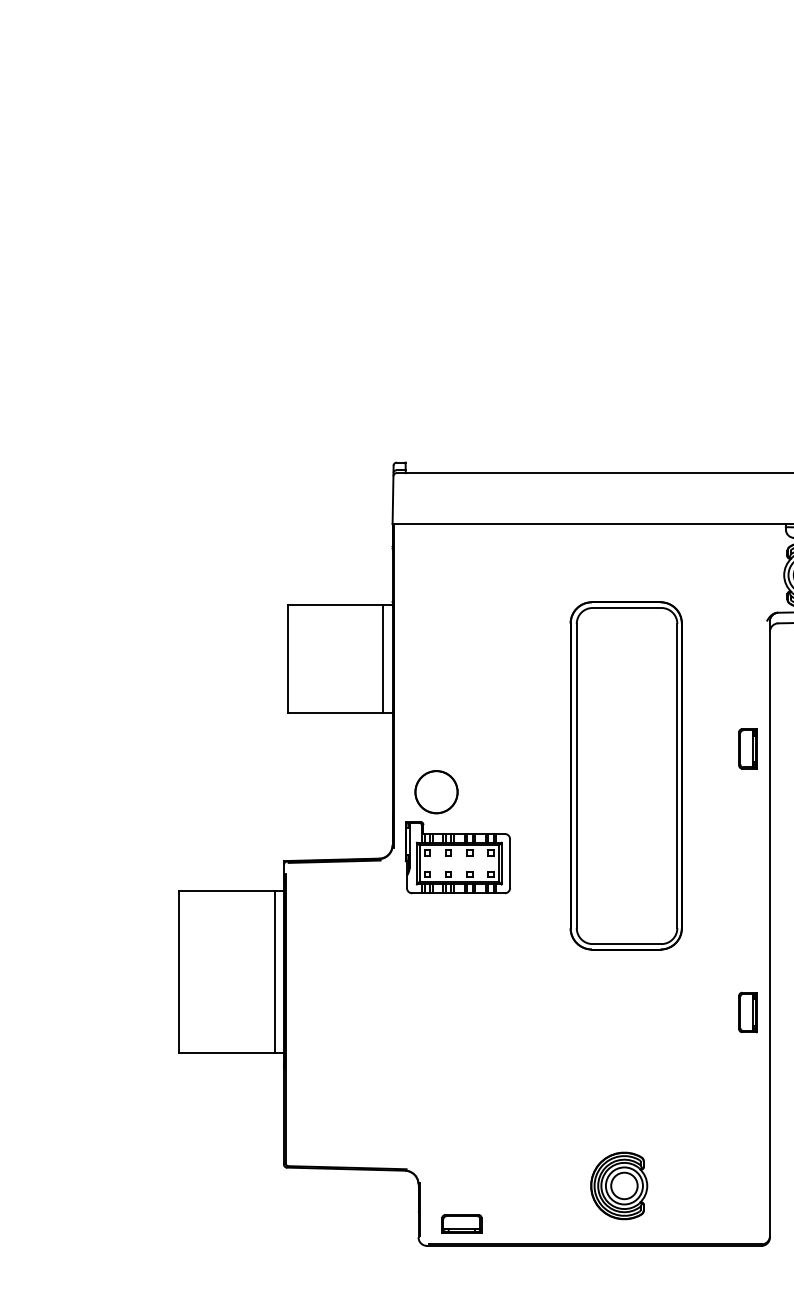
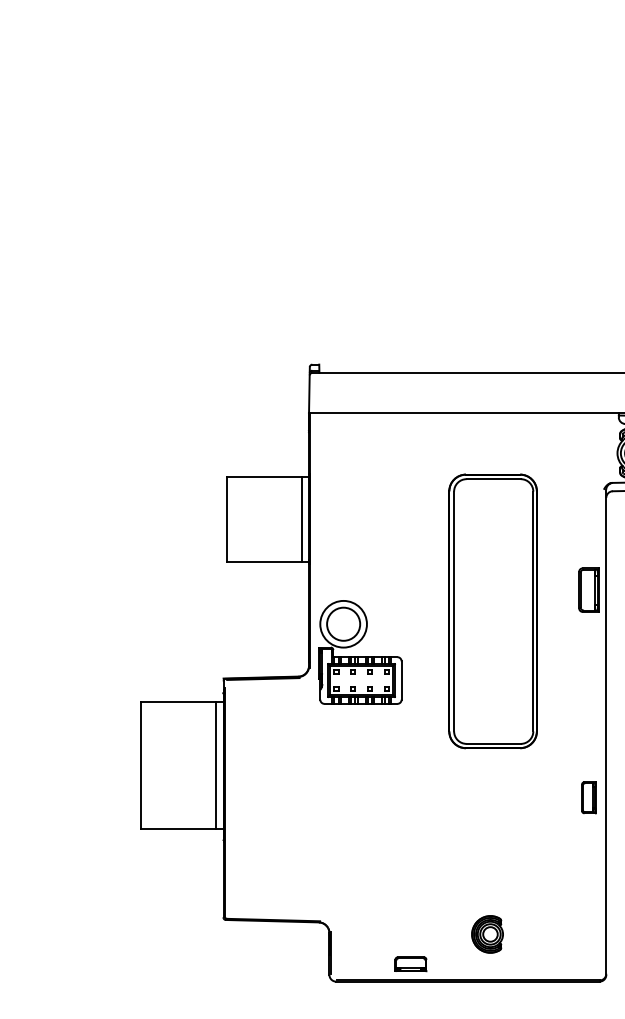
part: (747, 748) -> (588, 589), size x1.4
circle: (436, 792) -> (343, 624), size x1.4
part: (619, 1185) -> (487, 934), size x0.7
part: (461, 1223) -> (410, 964), moved

